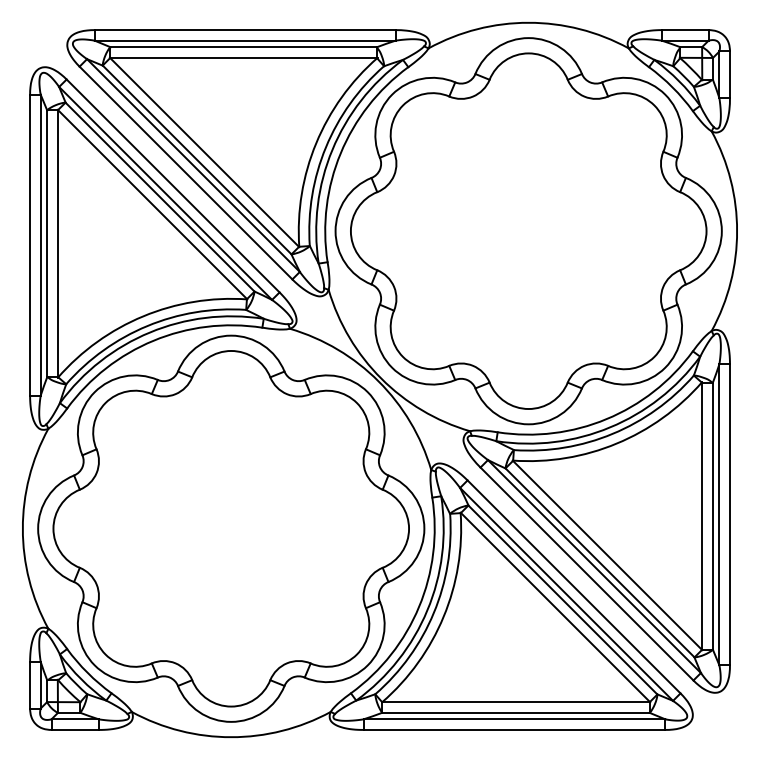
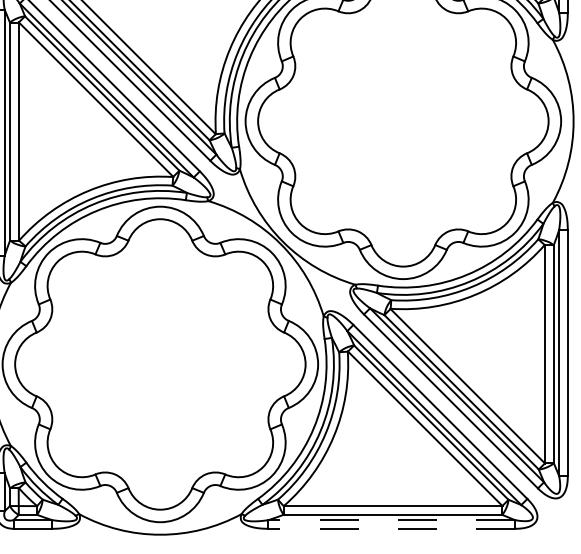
line: (514, 719) -> (391, 520), solid -> dashed
line: (514, 729) -> (391, 528), solid -> dashed

